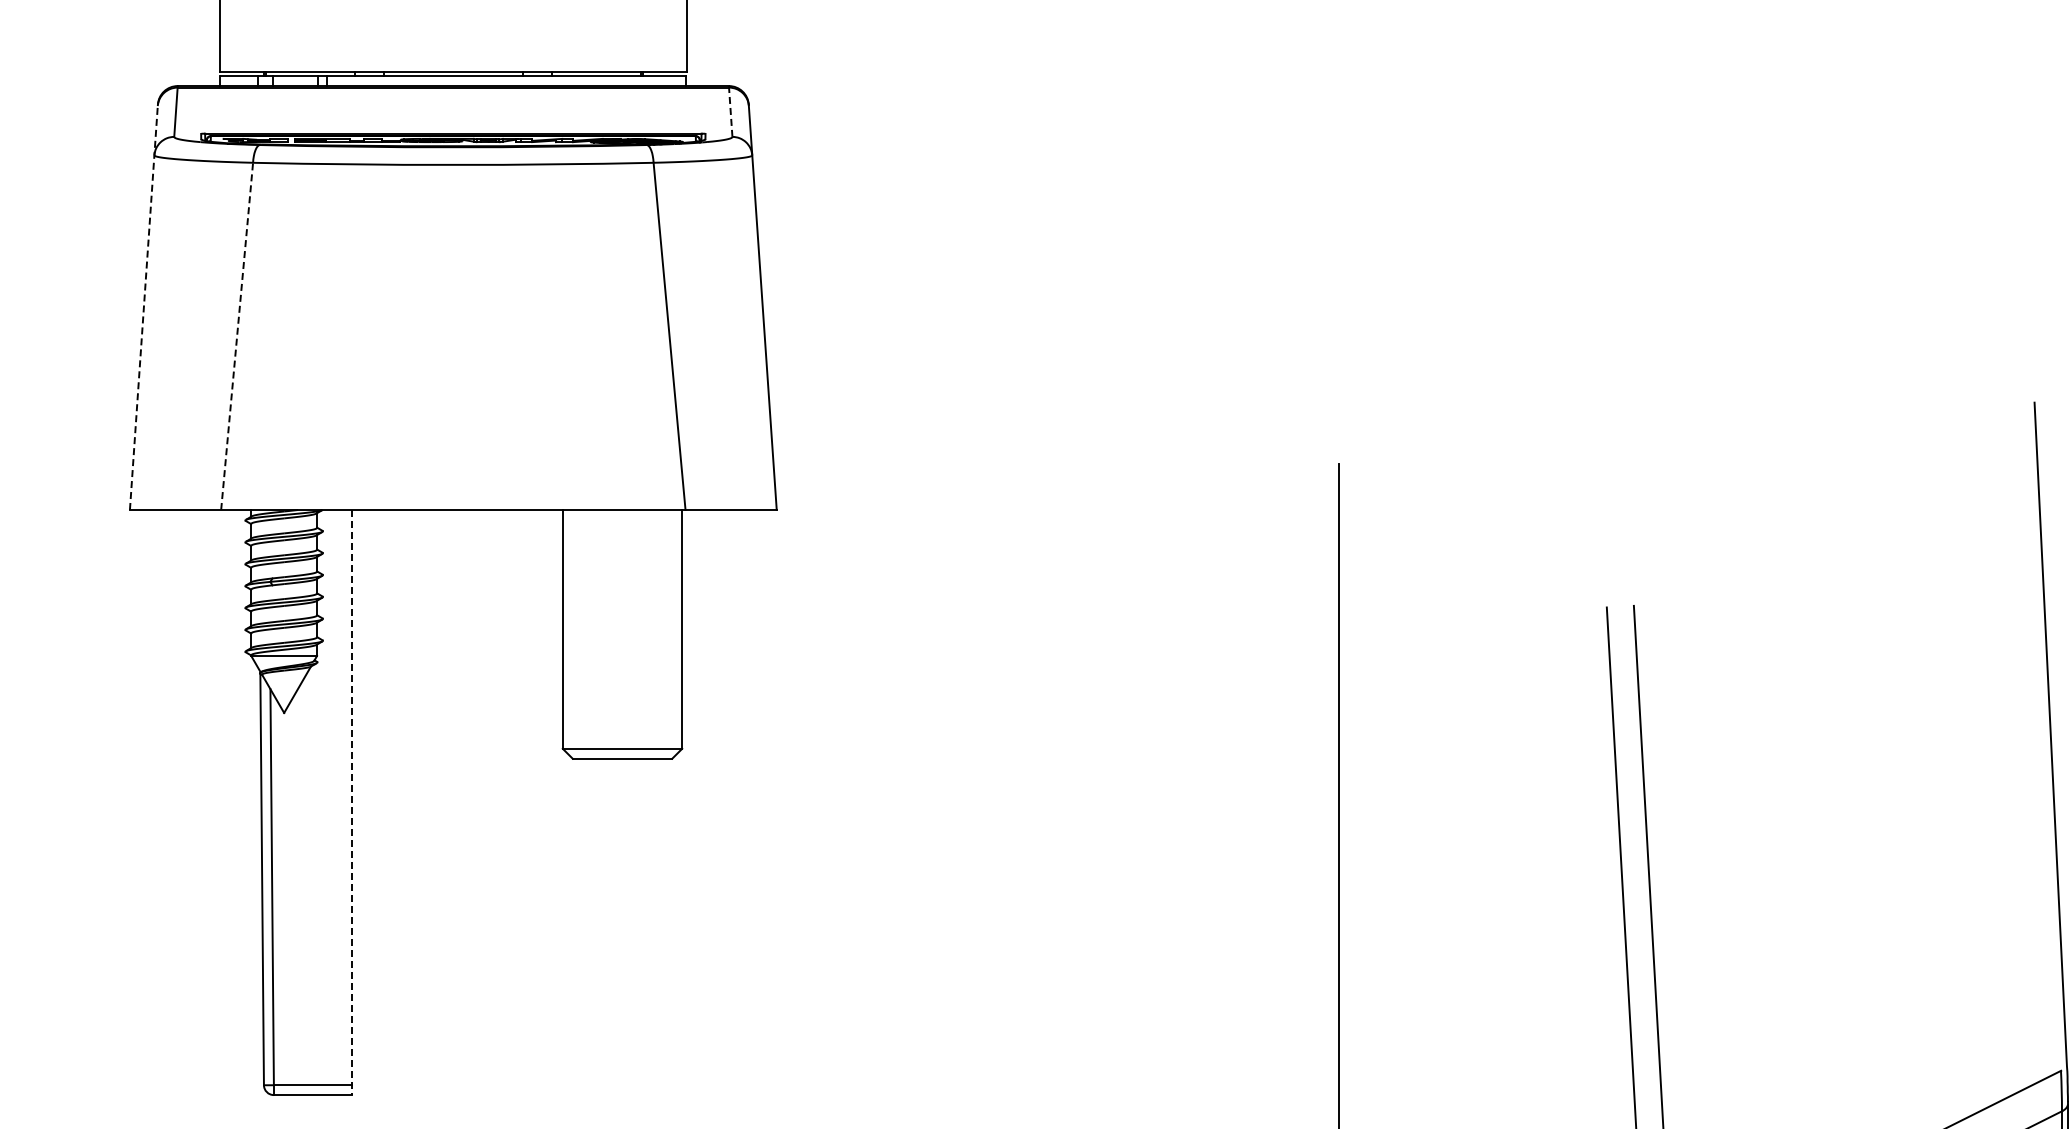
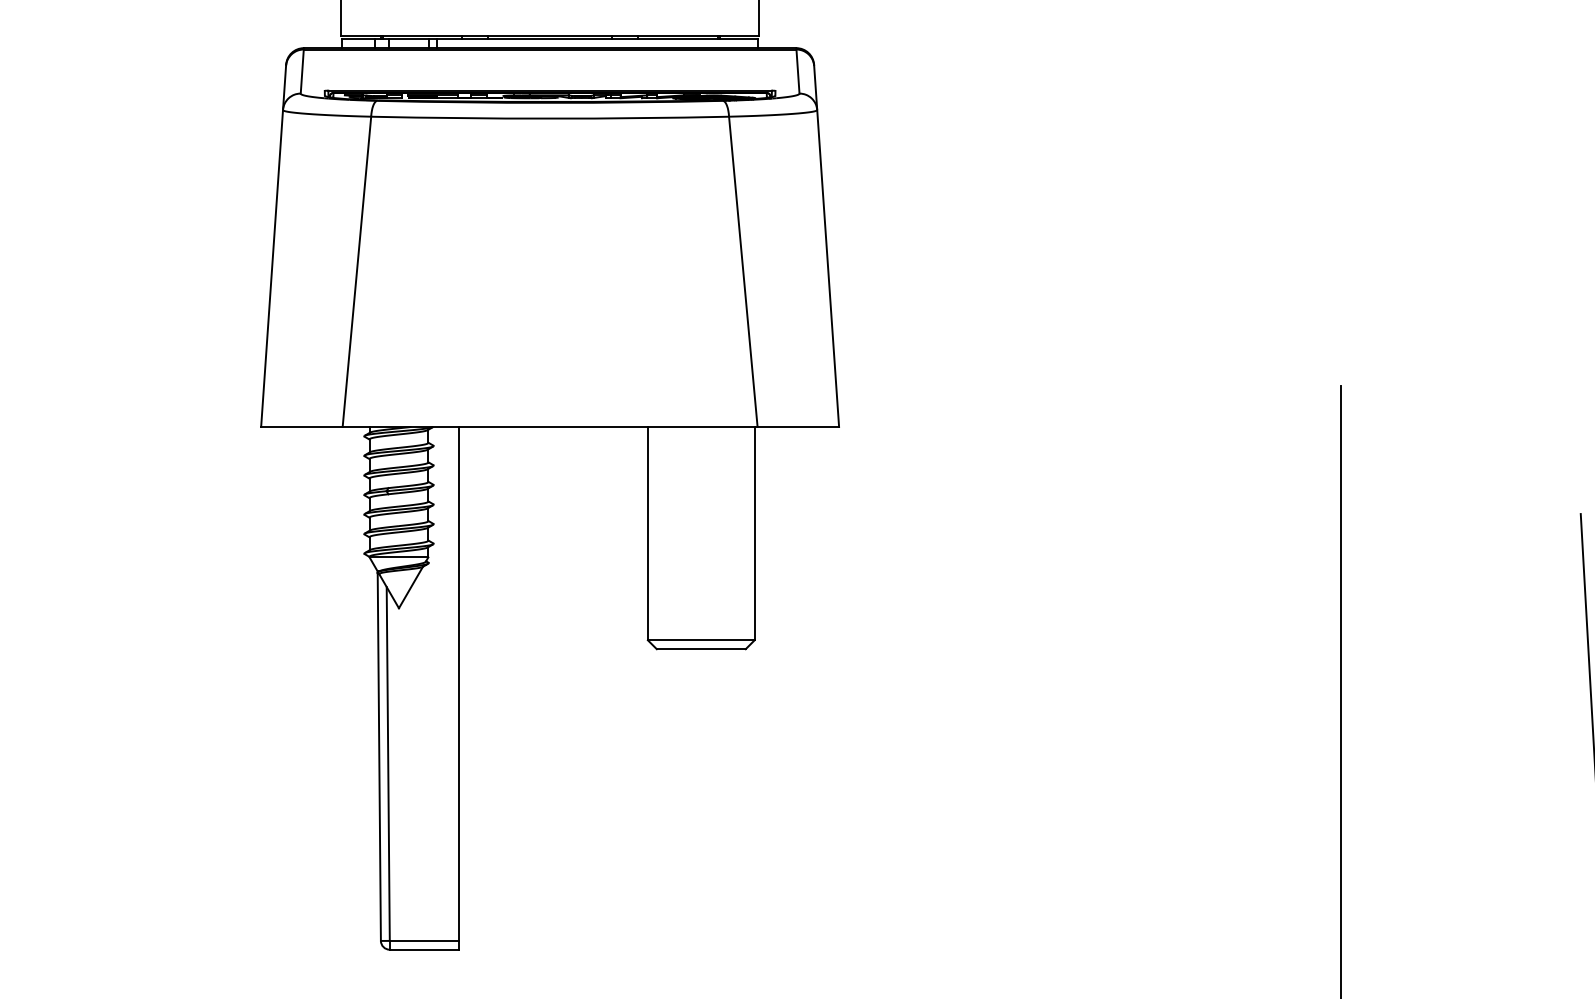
line: (730, 110) -> (797, 69), dashed -> solid
line: (143, 306) -> (273, 245), dashed -> solid
line: (237, 335) -> (357, 271), dashed -> solid
line: (351, 802) -> (459, 688), dashed -> solid

